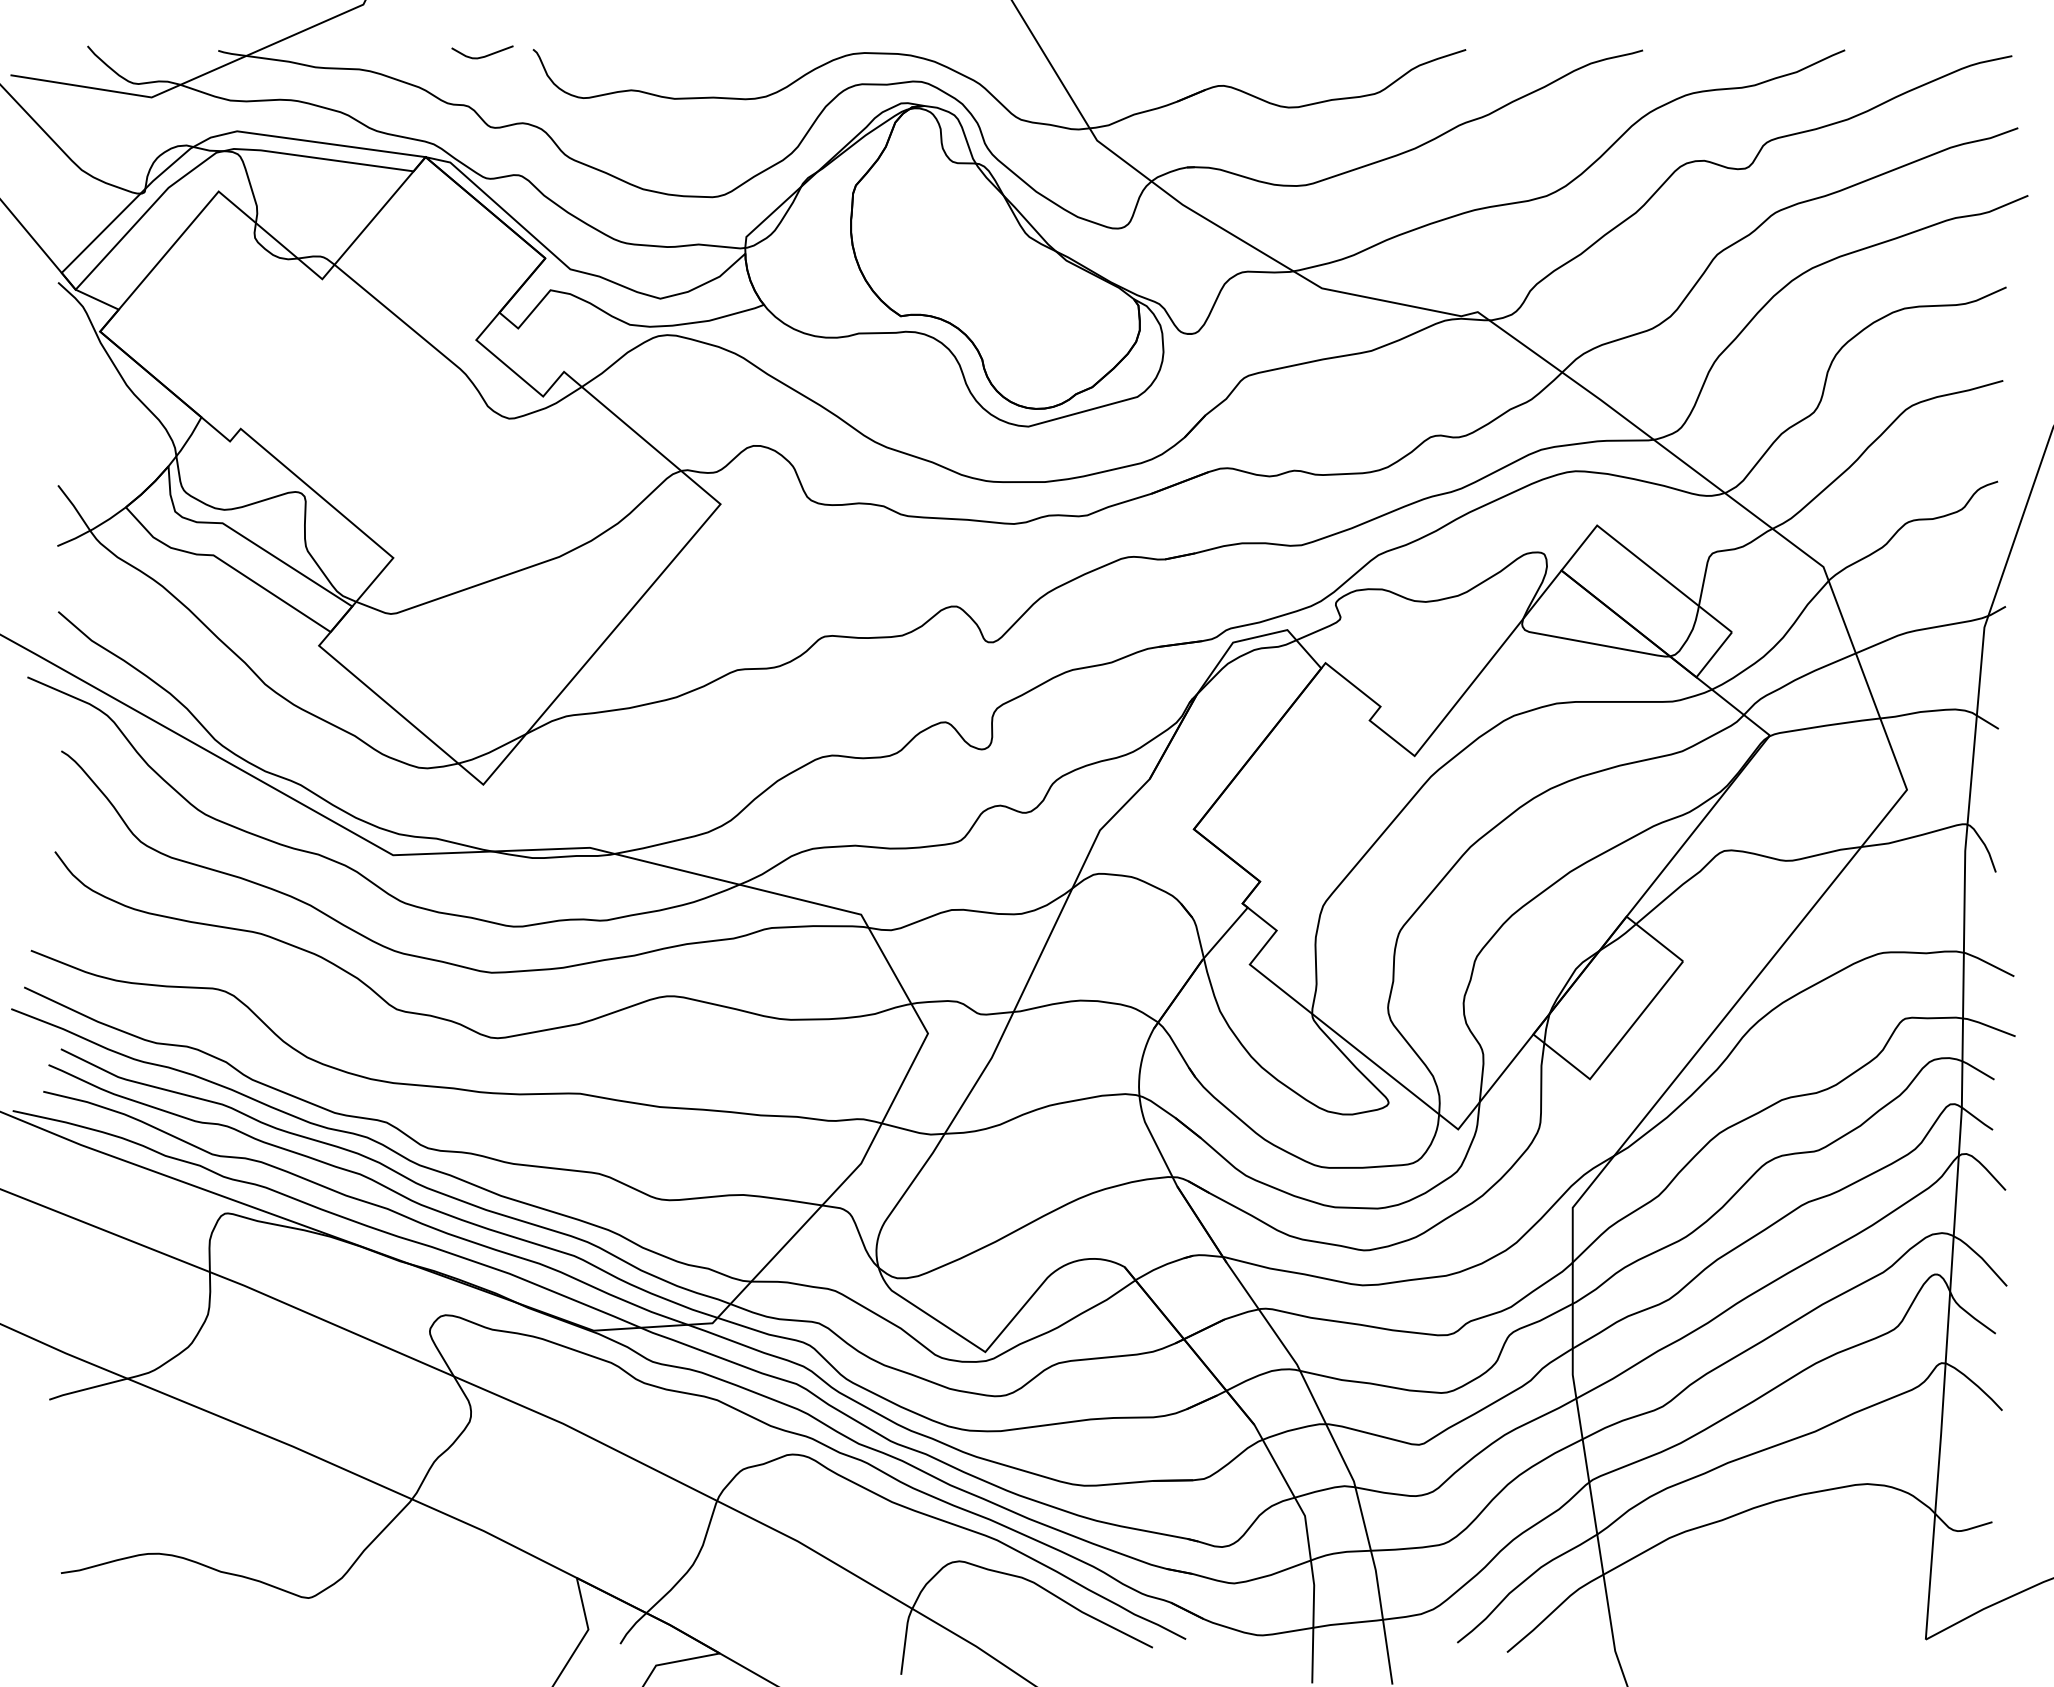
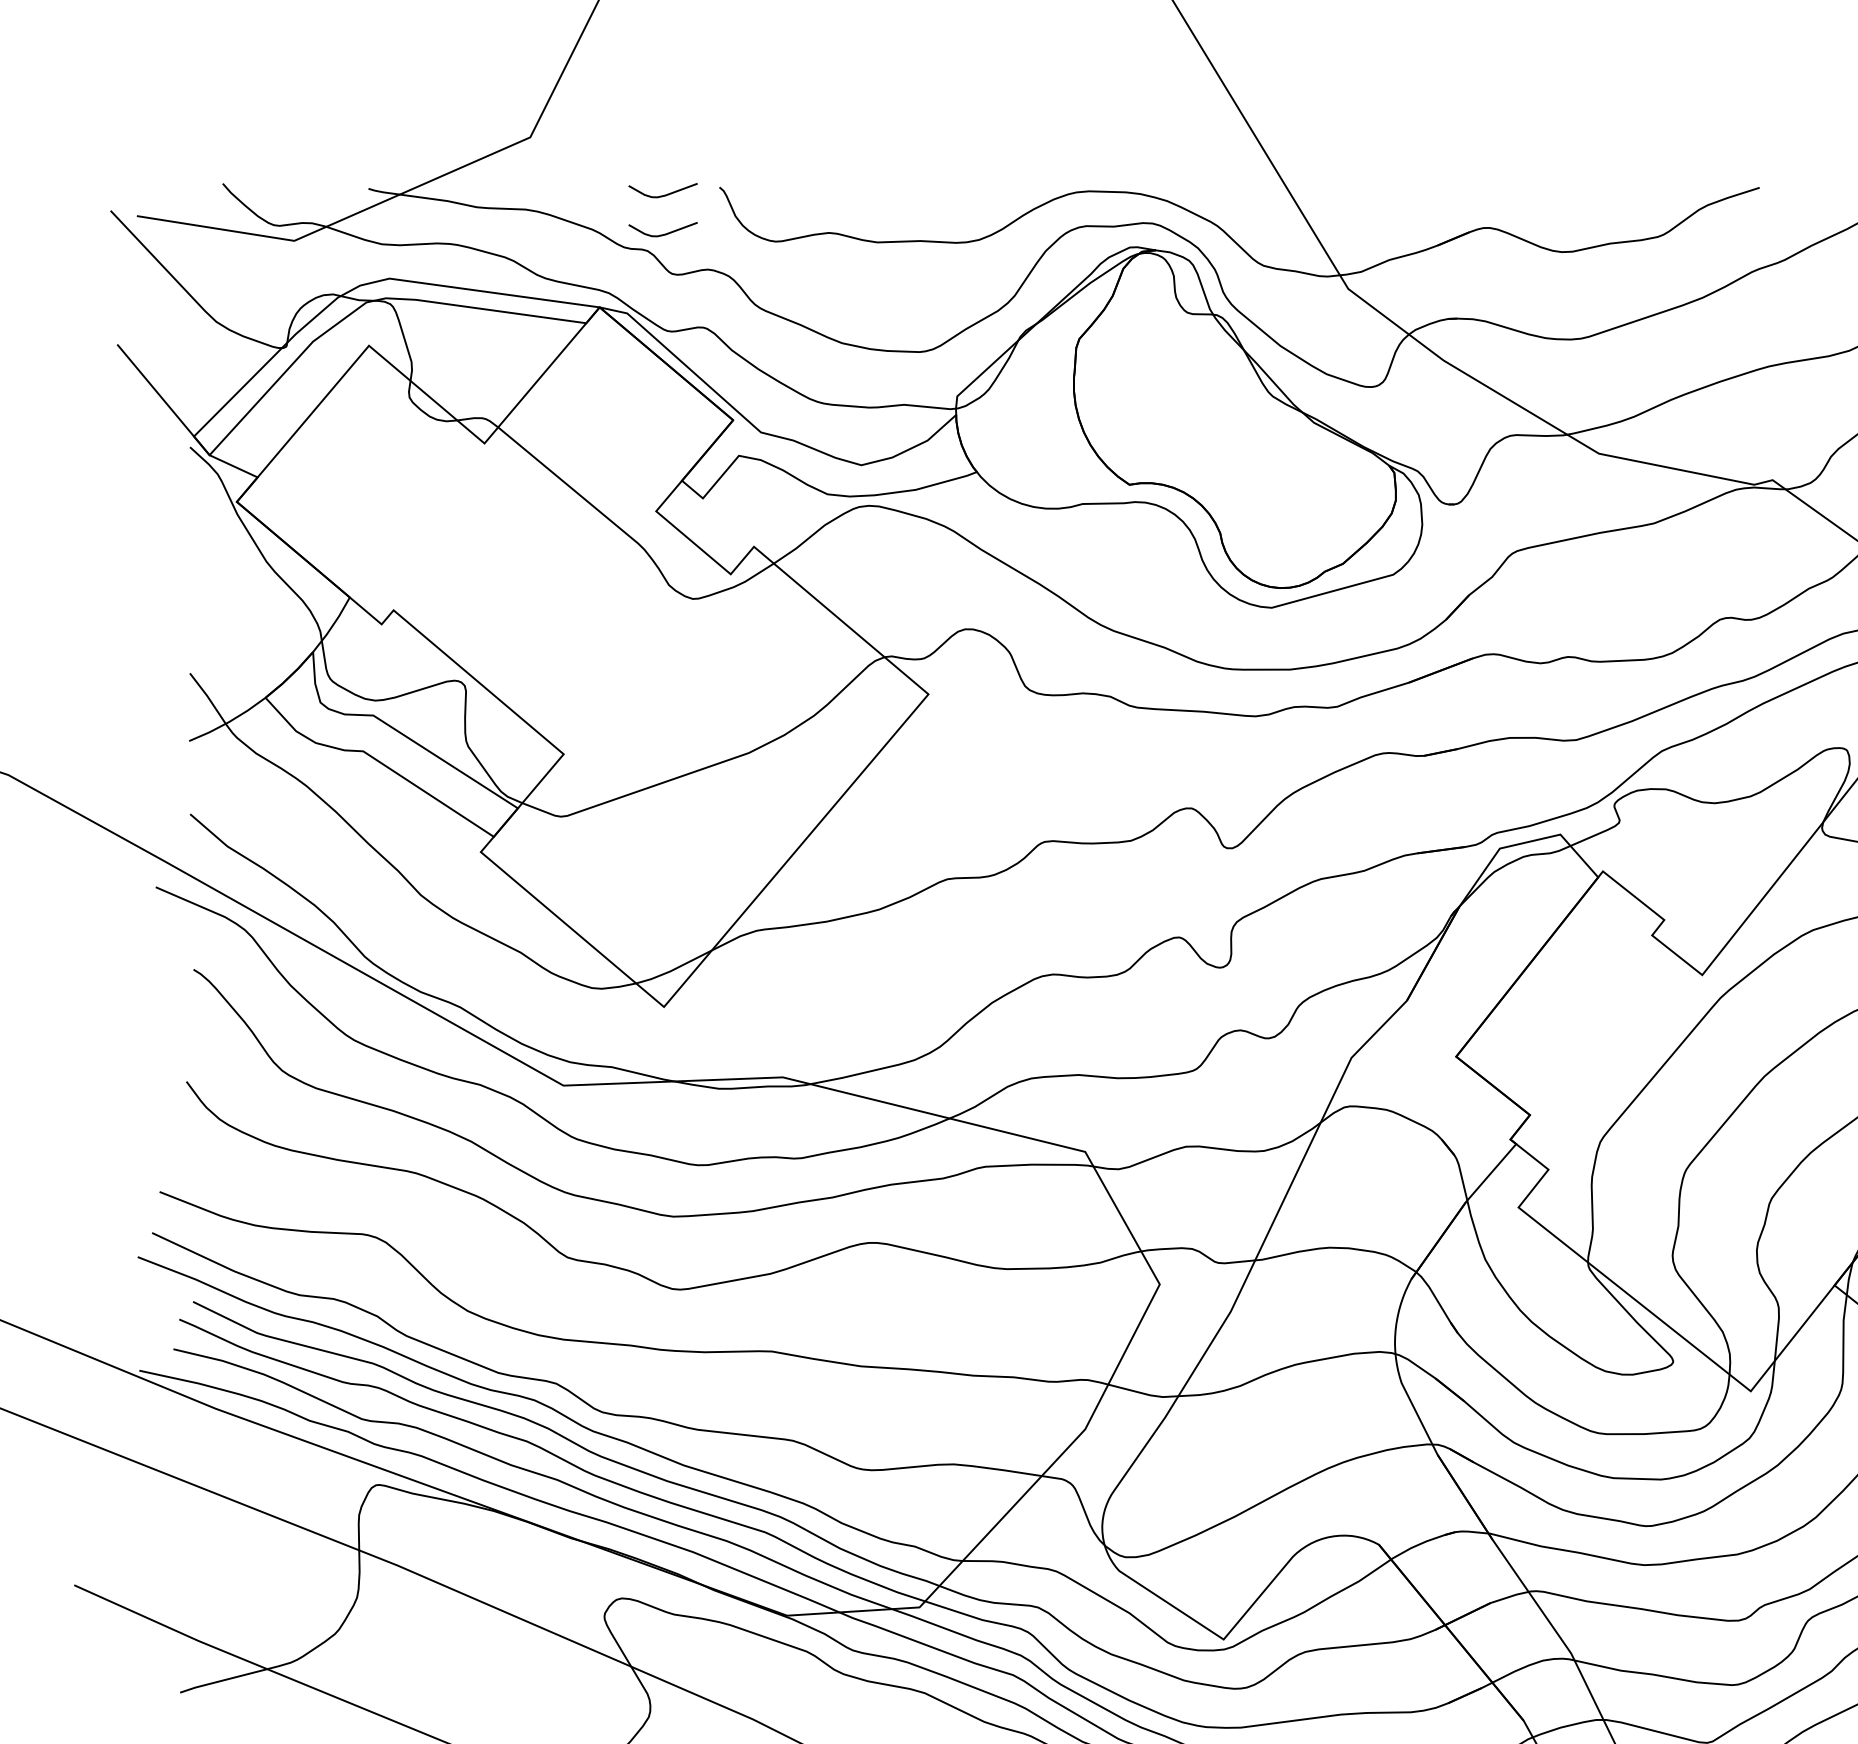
curve: (484, 90) -> (665, 233), added

